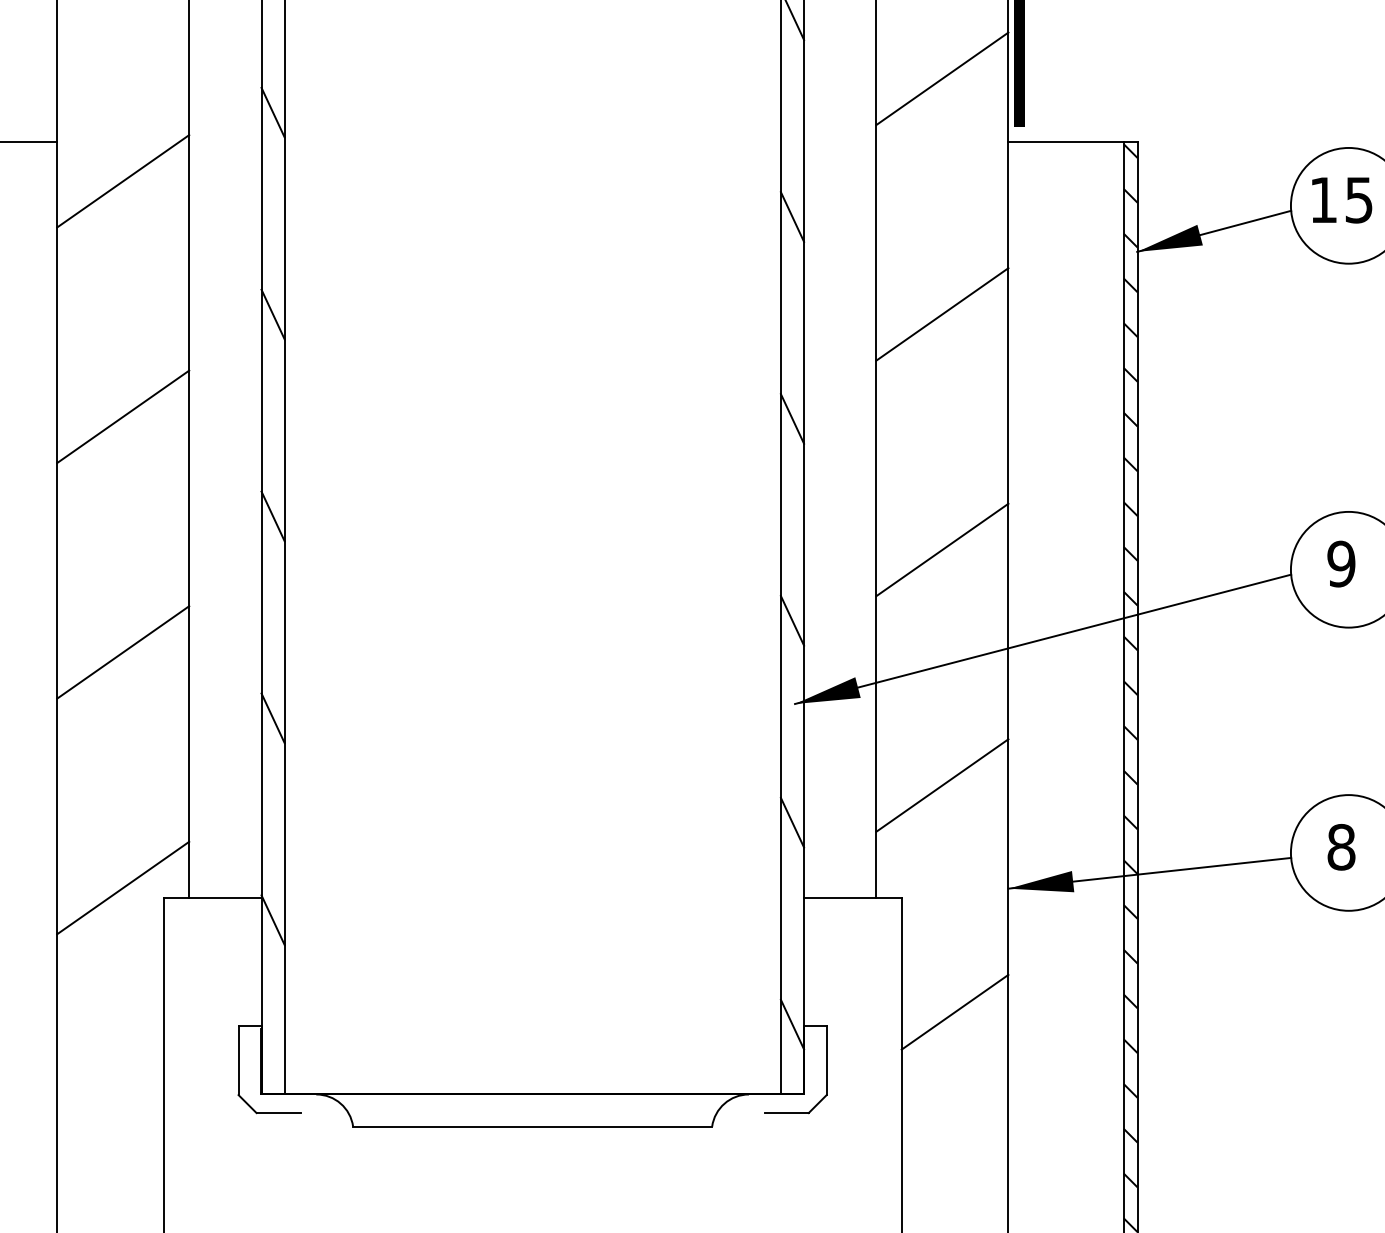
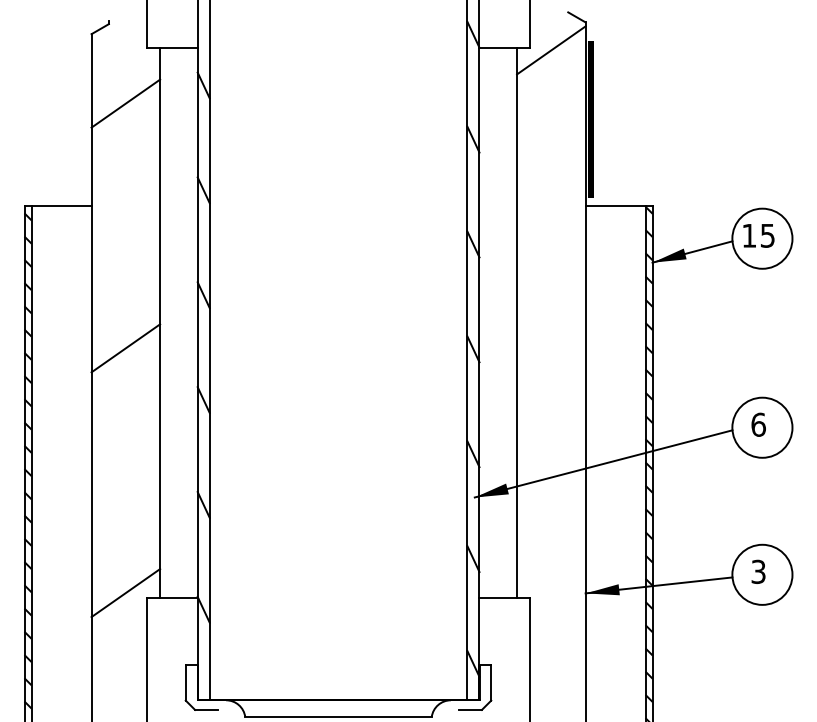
line: (942, 78) -> (551, 172), removed
line: (122, 180) -> (125, 225), removed
line: (942, 315) -> (551, 295), removed
line: (942, 550) -> (551, 417), removed
text: (1341, 563) -> (758, 424), 9 -> 6
line: (122, 652) -> (125, 470), removed
line: (942, 784) -> (551, 539), removed
text: (1341, 846) -> (758, 571), 8 -> 3
line: (954, 1012) -> (557, 657), removed

